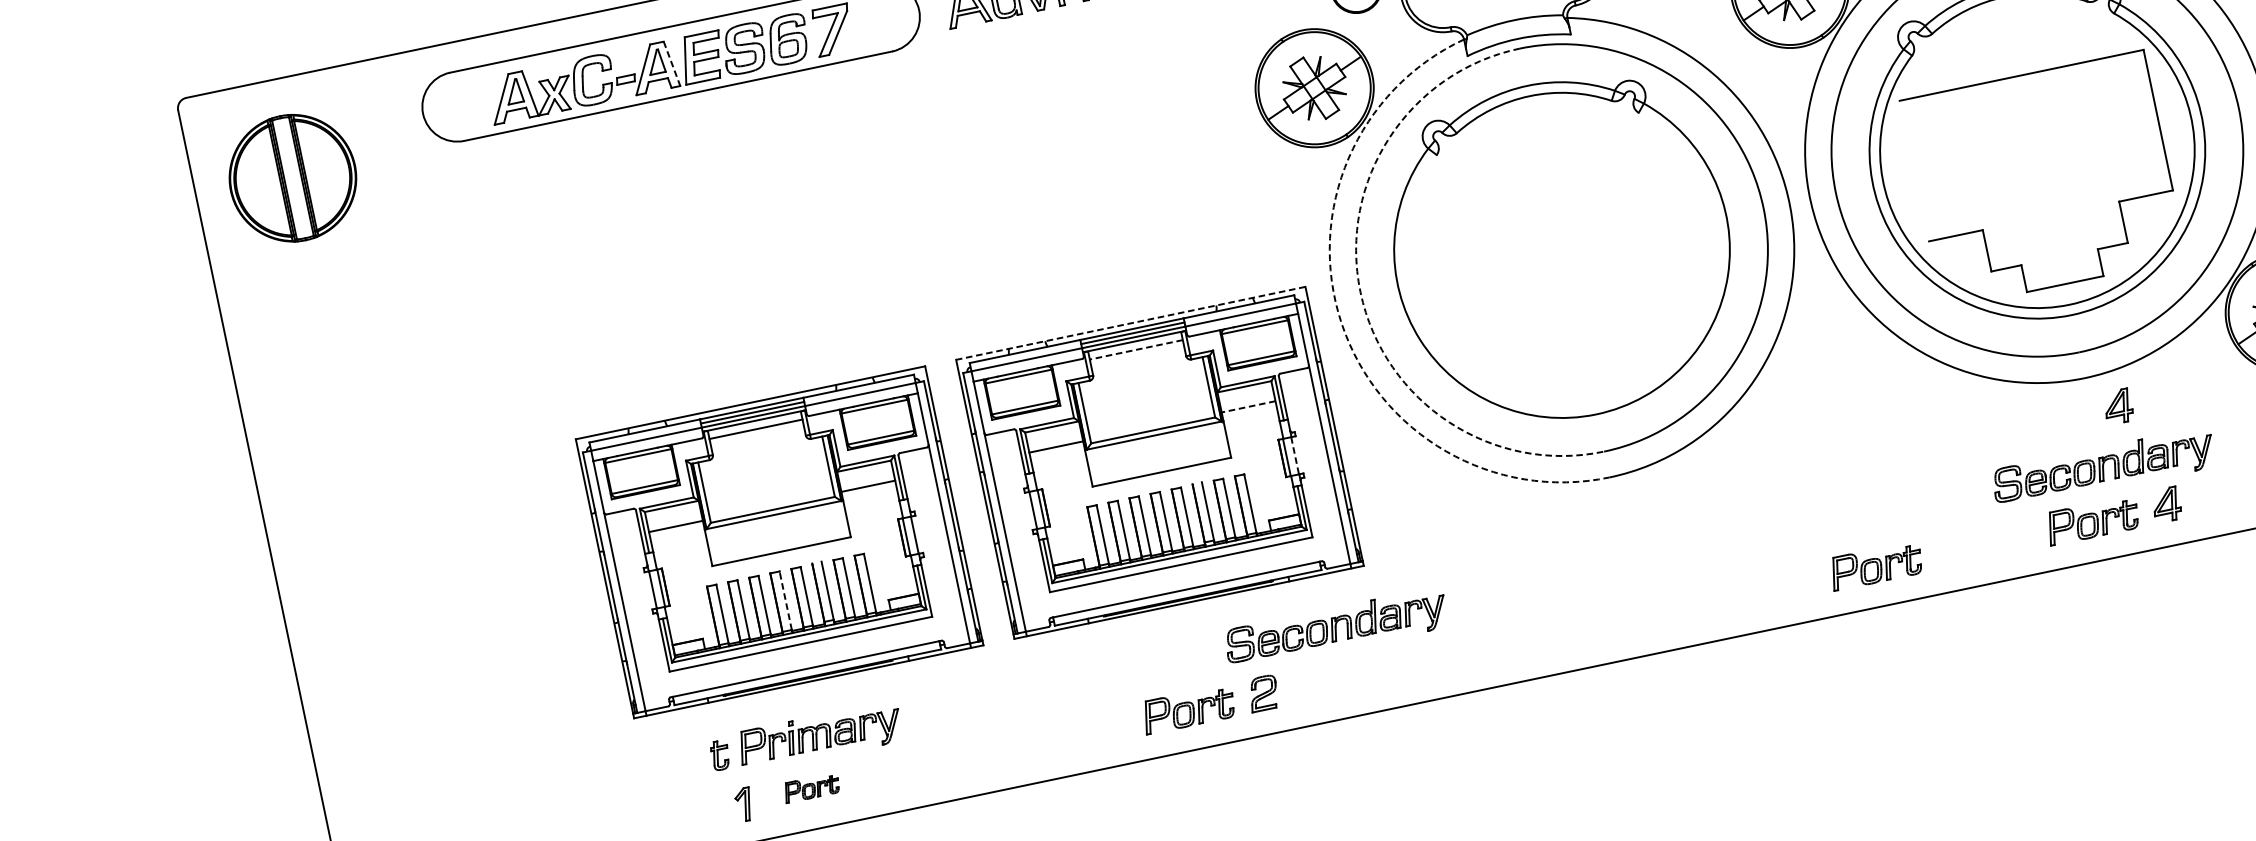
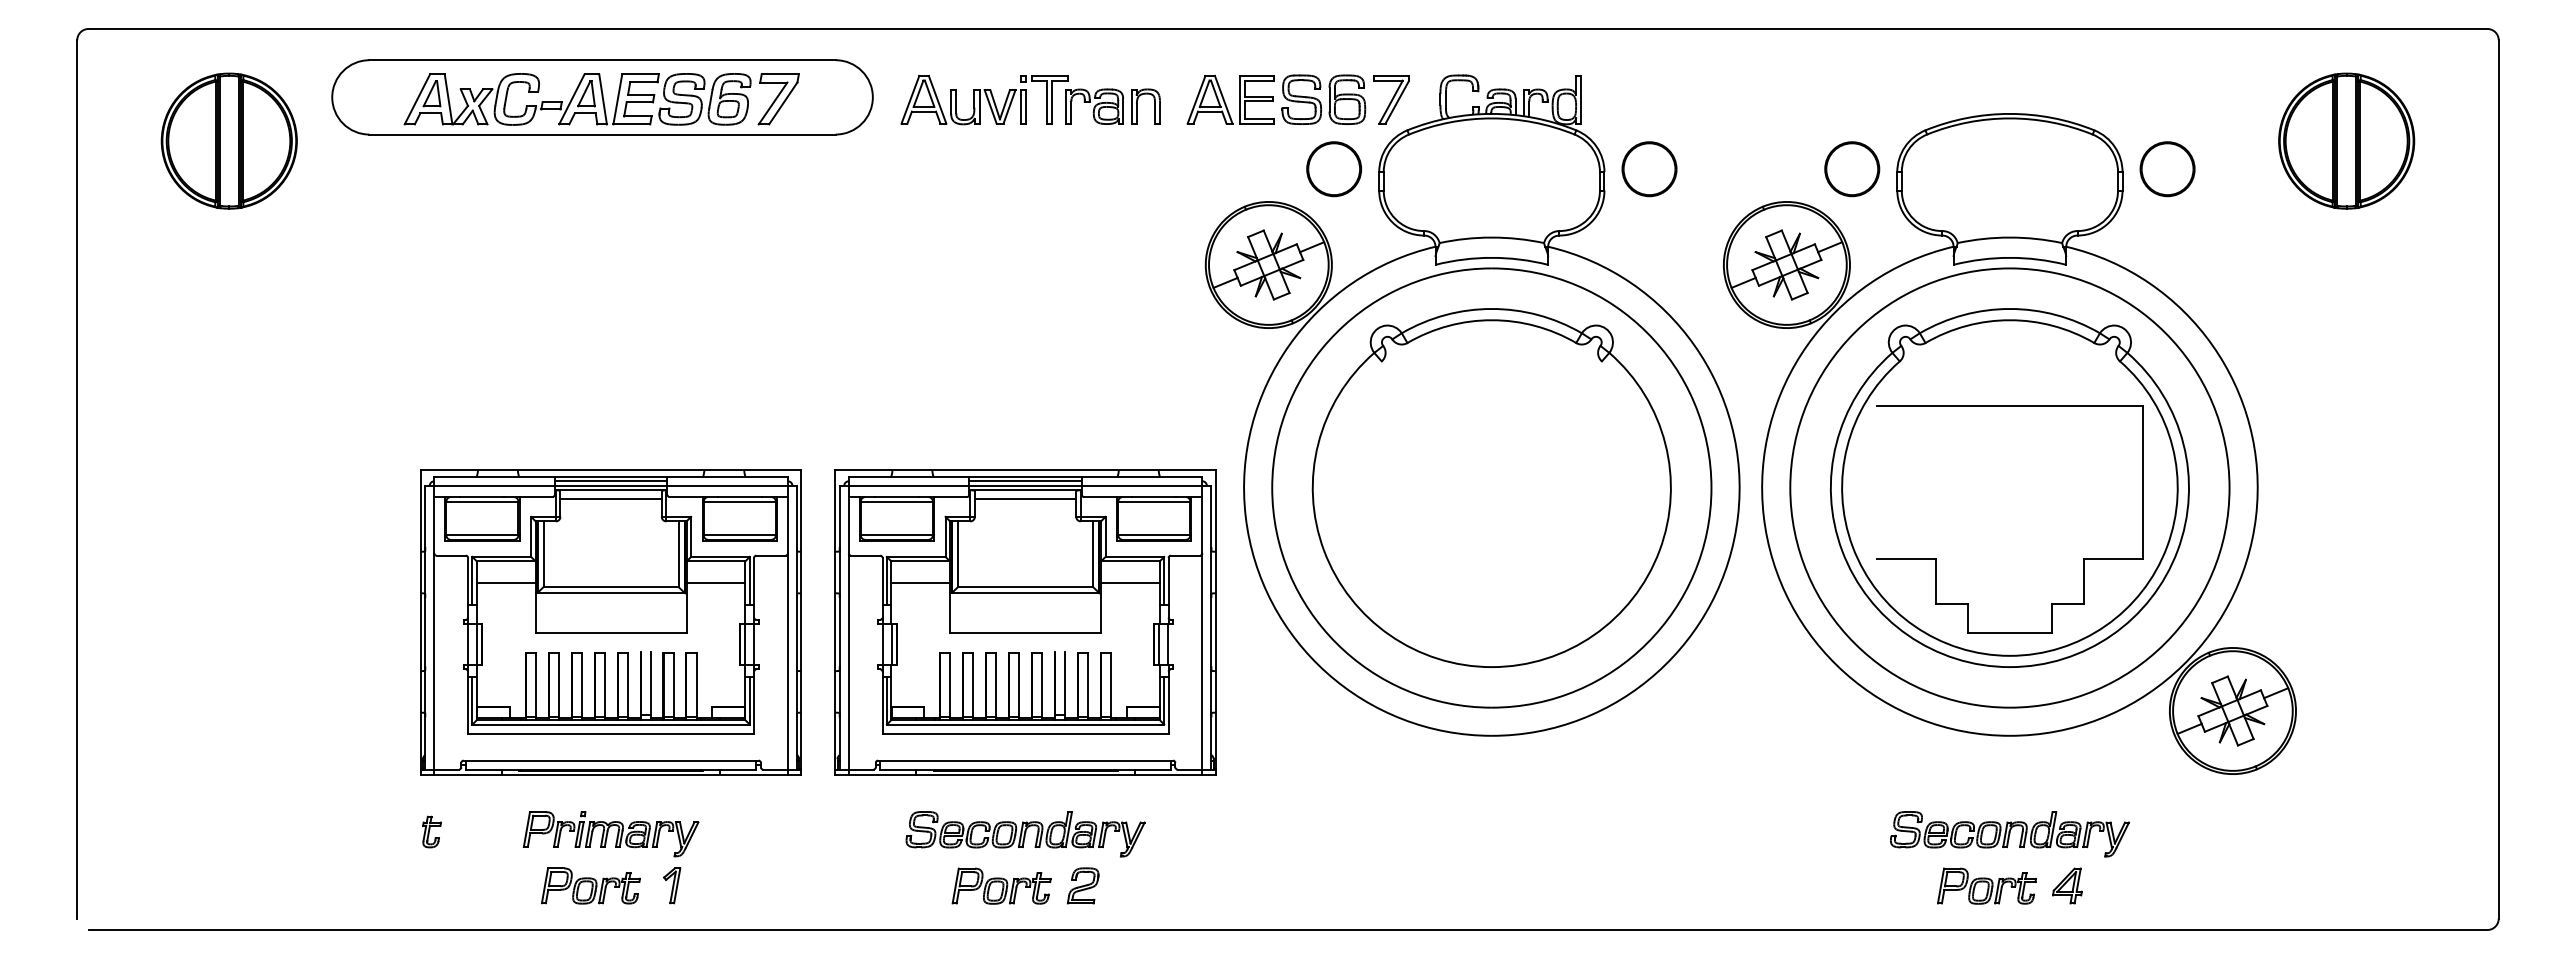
line: (672, 63) -> (603, 99), dashed -> solid
part: (292, 177) -> (228, 140), moved
arc: (1360, 292) -> (1272, 488), dashed -> solid
line: (1130, 323) -> (1025, 470), dashed -> solid
arc: (1341, 323) -> (1245, 516), dashed -> solid
line: (1136, 350) -> (1025, 499), dashed -> solid
part: (2118, 406) -> (2038, 772), removed
line: (1247, 407) -> (1129, 583), dashed -> solid
line: (1295, 456) -> (1168, 645), dashed -> solid
part: (1875, 565) -> (1750, 885), removed
line: (785, 600) -> (604, 684), dashed -> solid
part: (1336, 629) -> (1025, 834), moved
part: (720, 754) -> (431, 831), moved
part: (811, 787) -> (590, 885), size x1.67
part: (744, 804) -> (672, 885), moved

